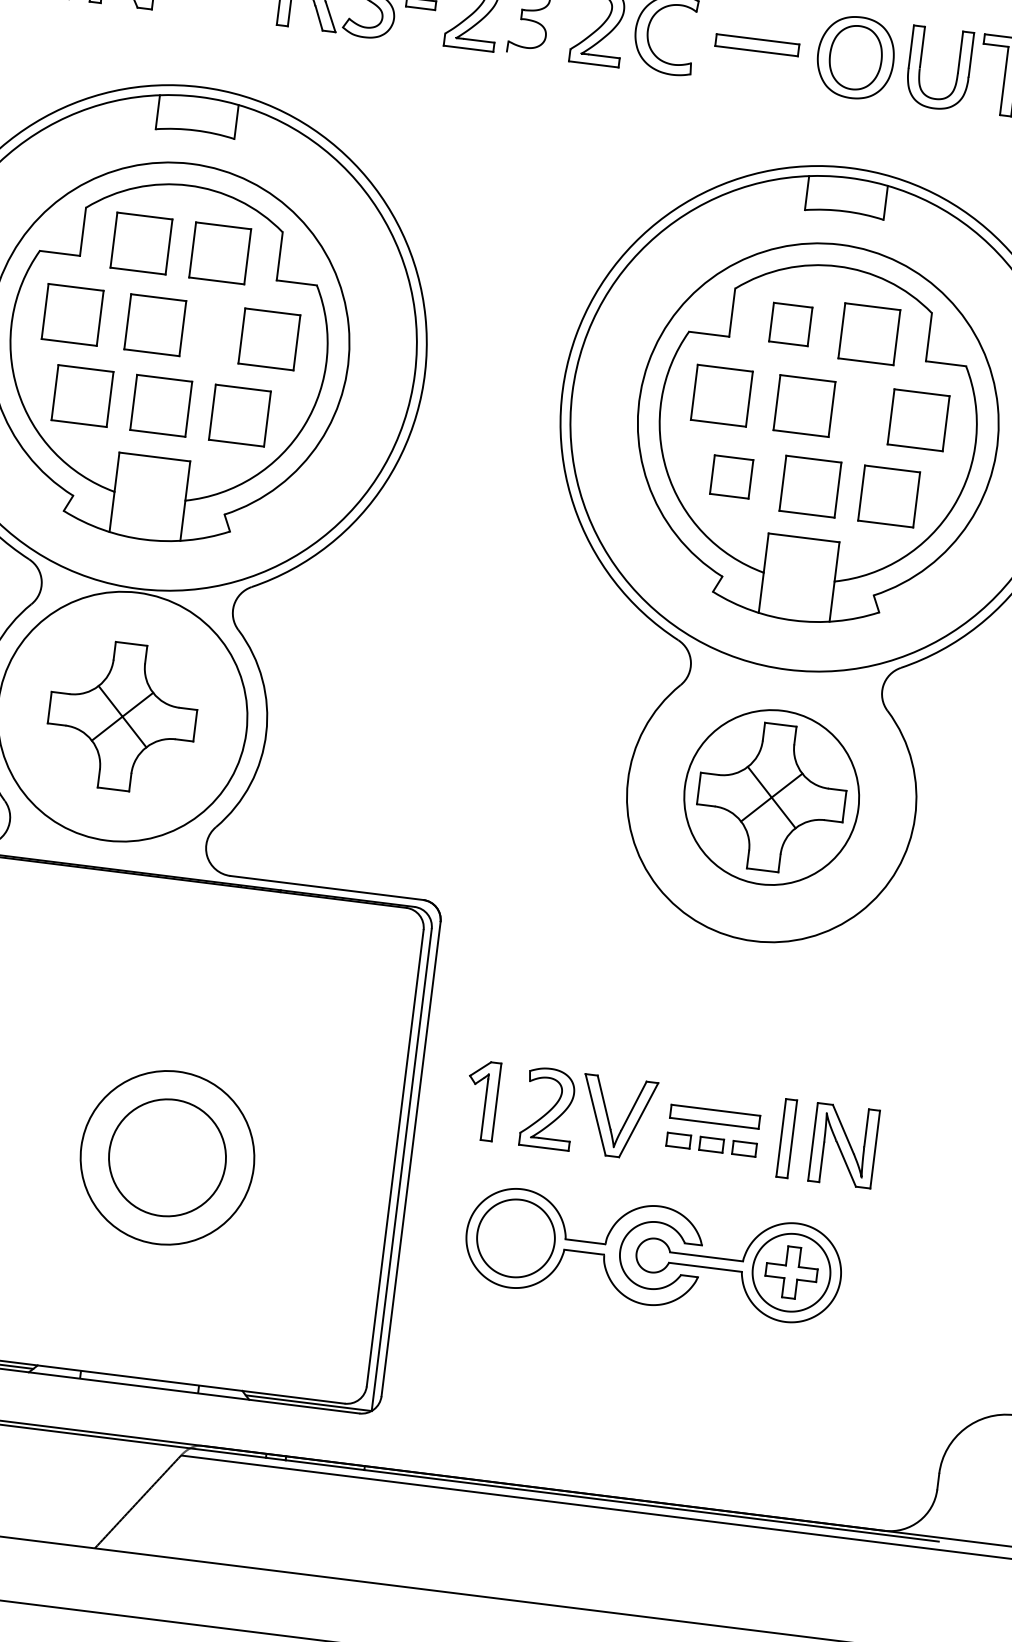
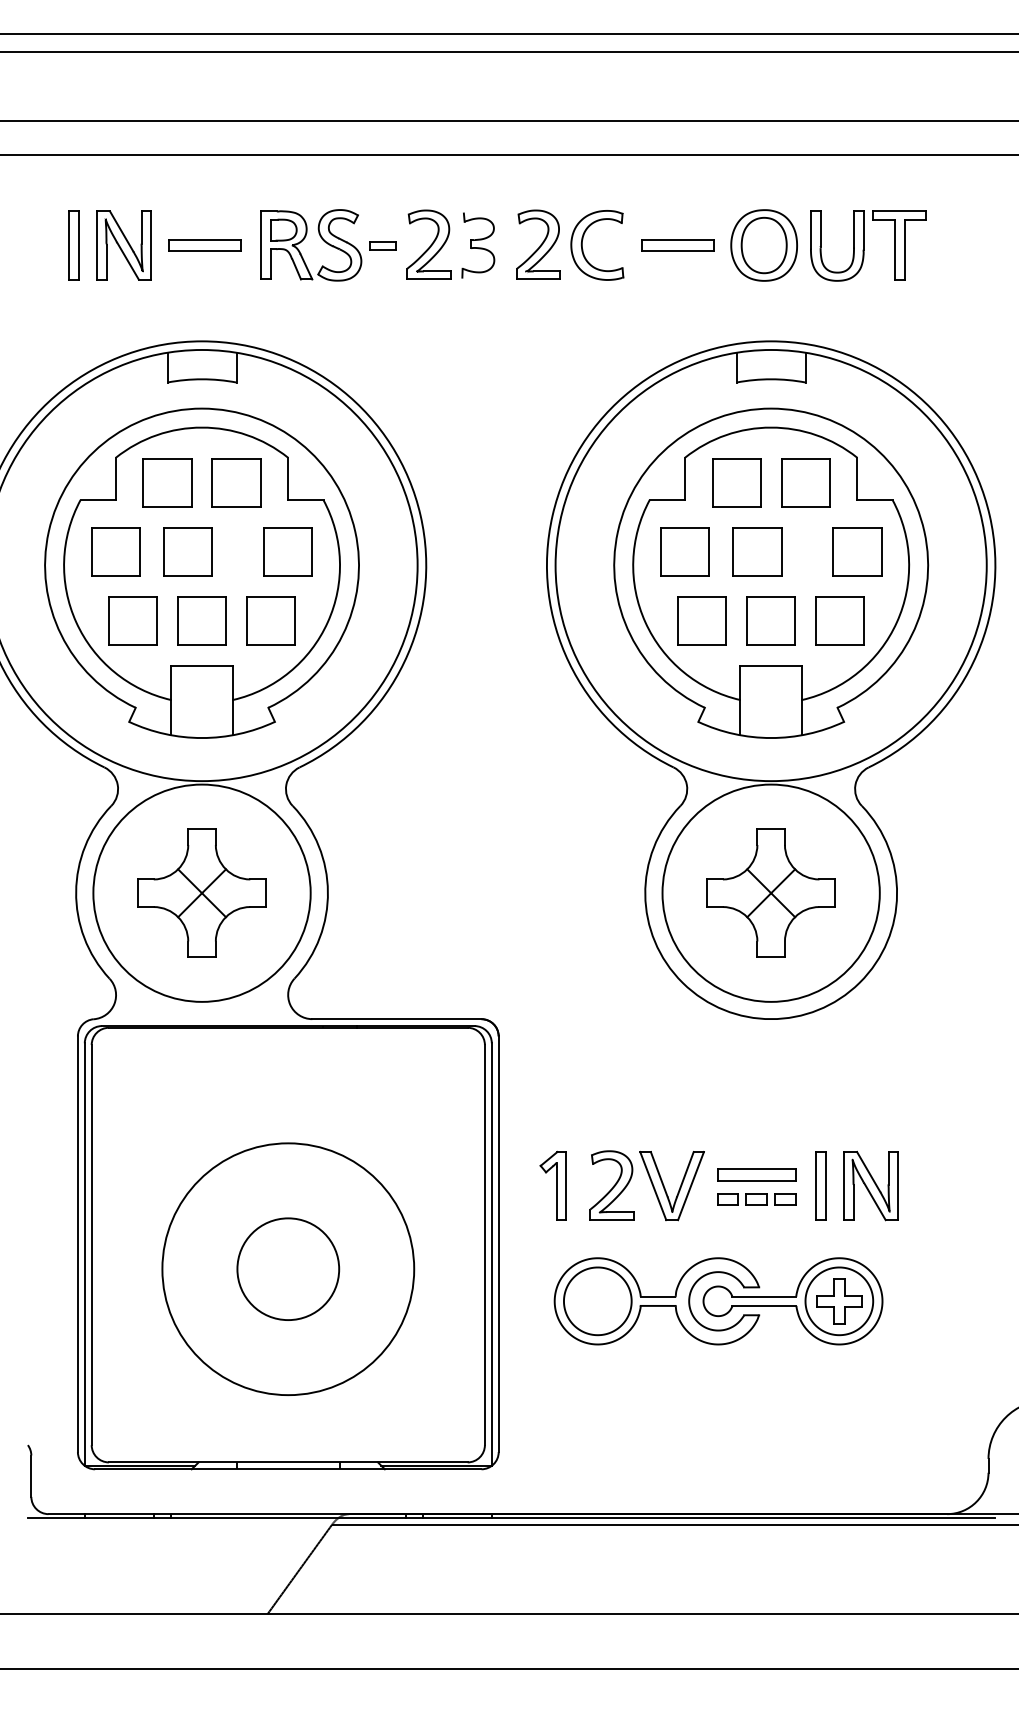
part: (790, 324) -> (736, 482), size x1.43
part: (731, 476) -> (701, 620), size x1.43
circle: (771, 796) -> (770, 892), size x1.43
circle: (167, 1158) -> (288, 1269), size x1.67

